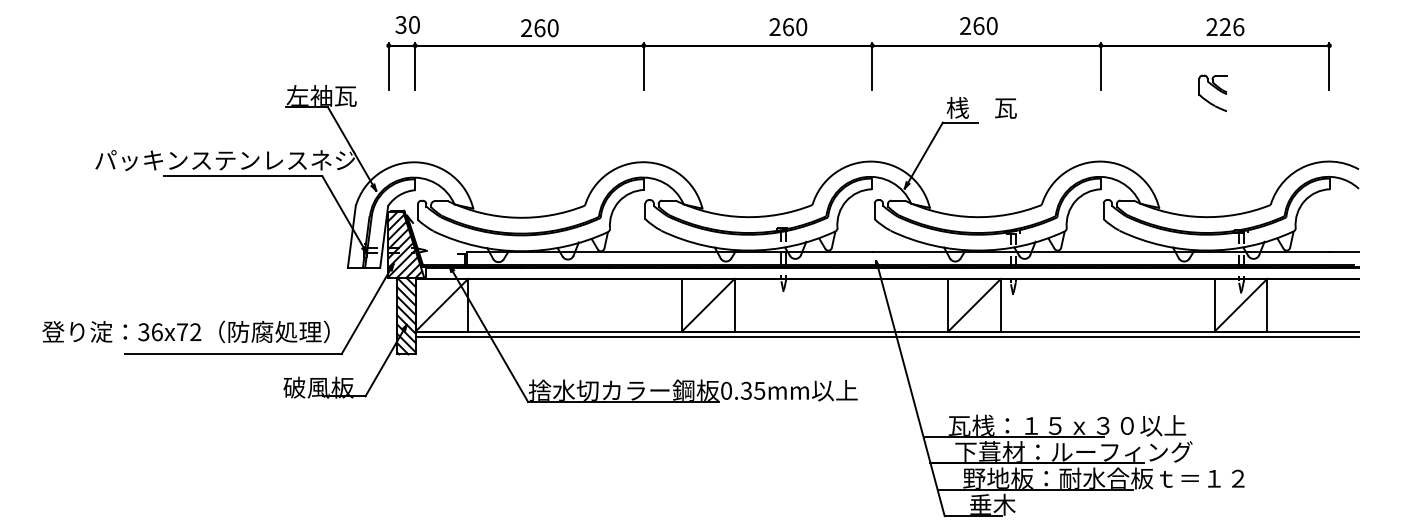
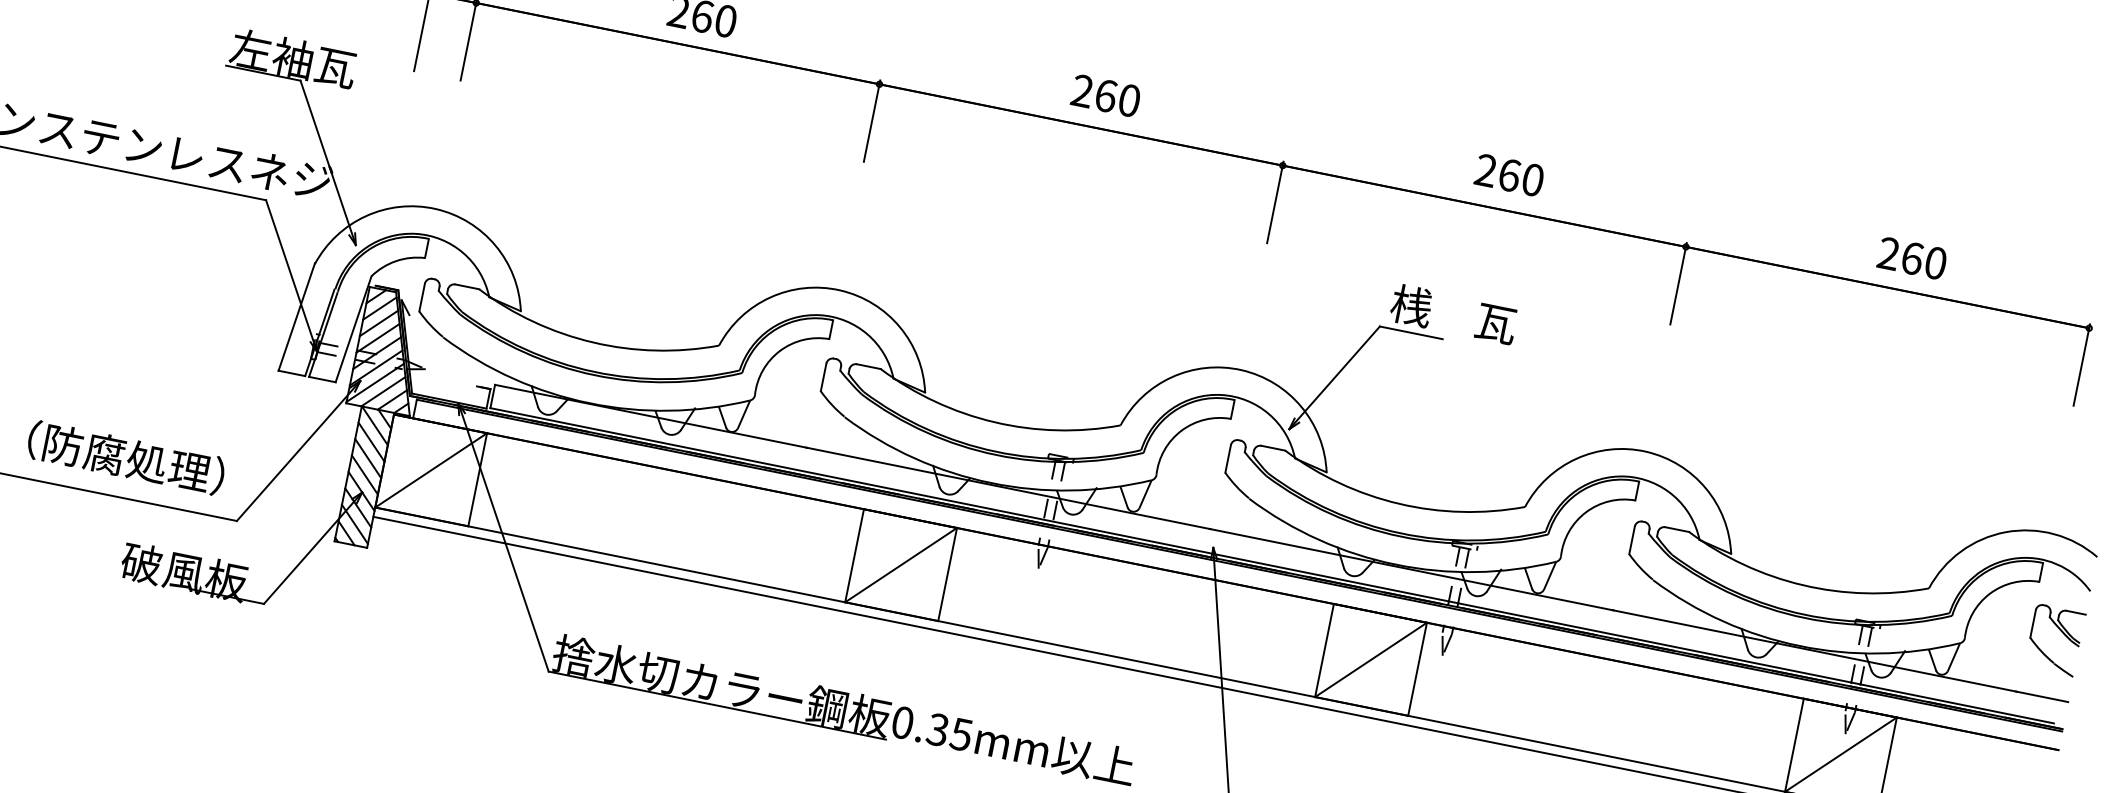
text: (978, 26) -> (1508, 175), moved
text: (788, 27) -> (1106, 96), moved
text: (1231, 27) -> (1922, 261), 226 -> 260
part: (1212, 93) -> (2054, 640), moved

